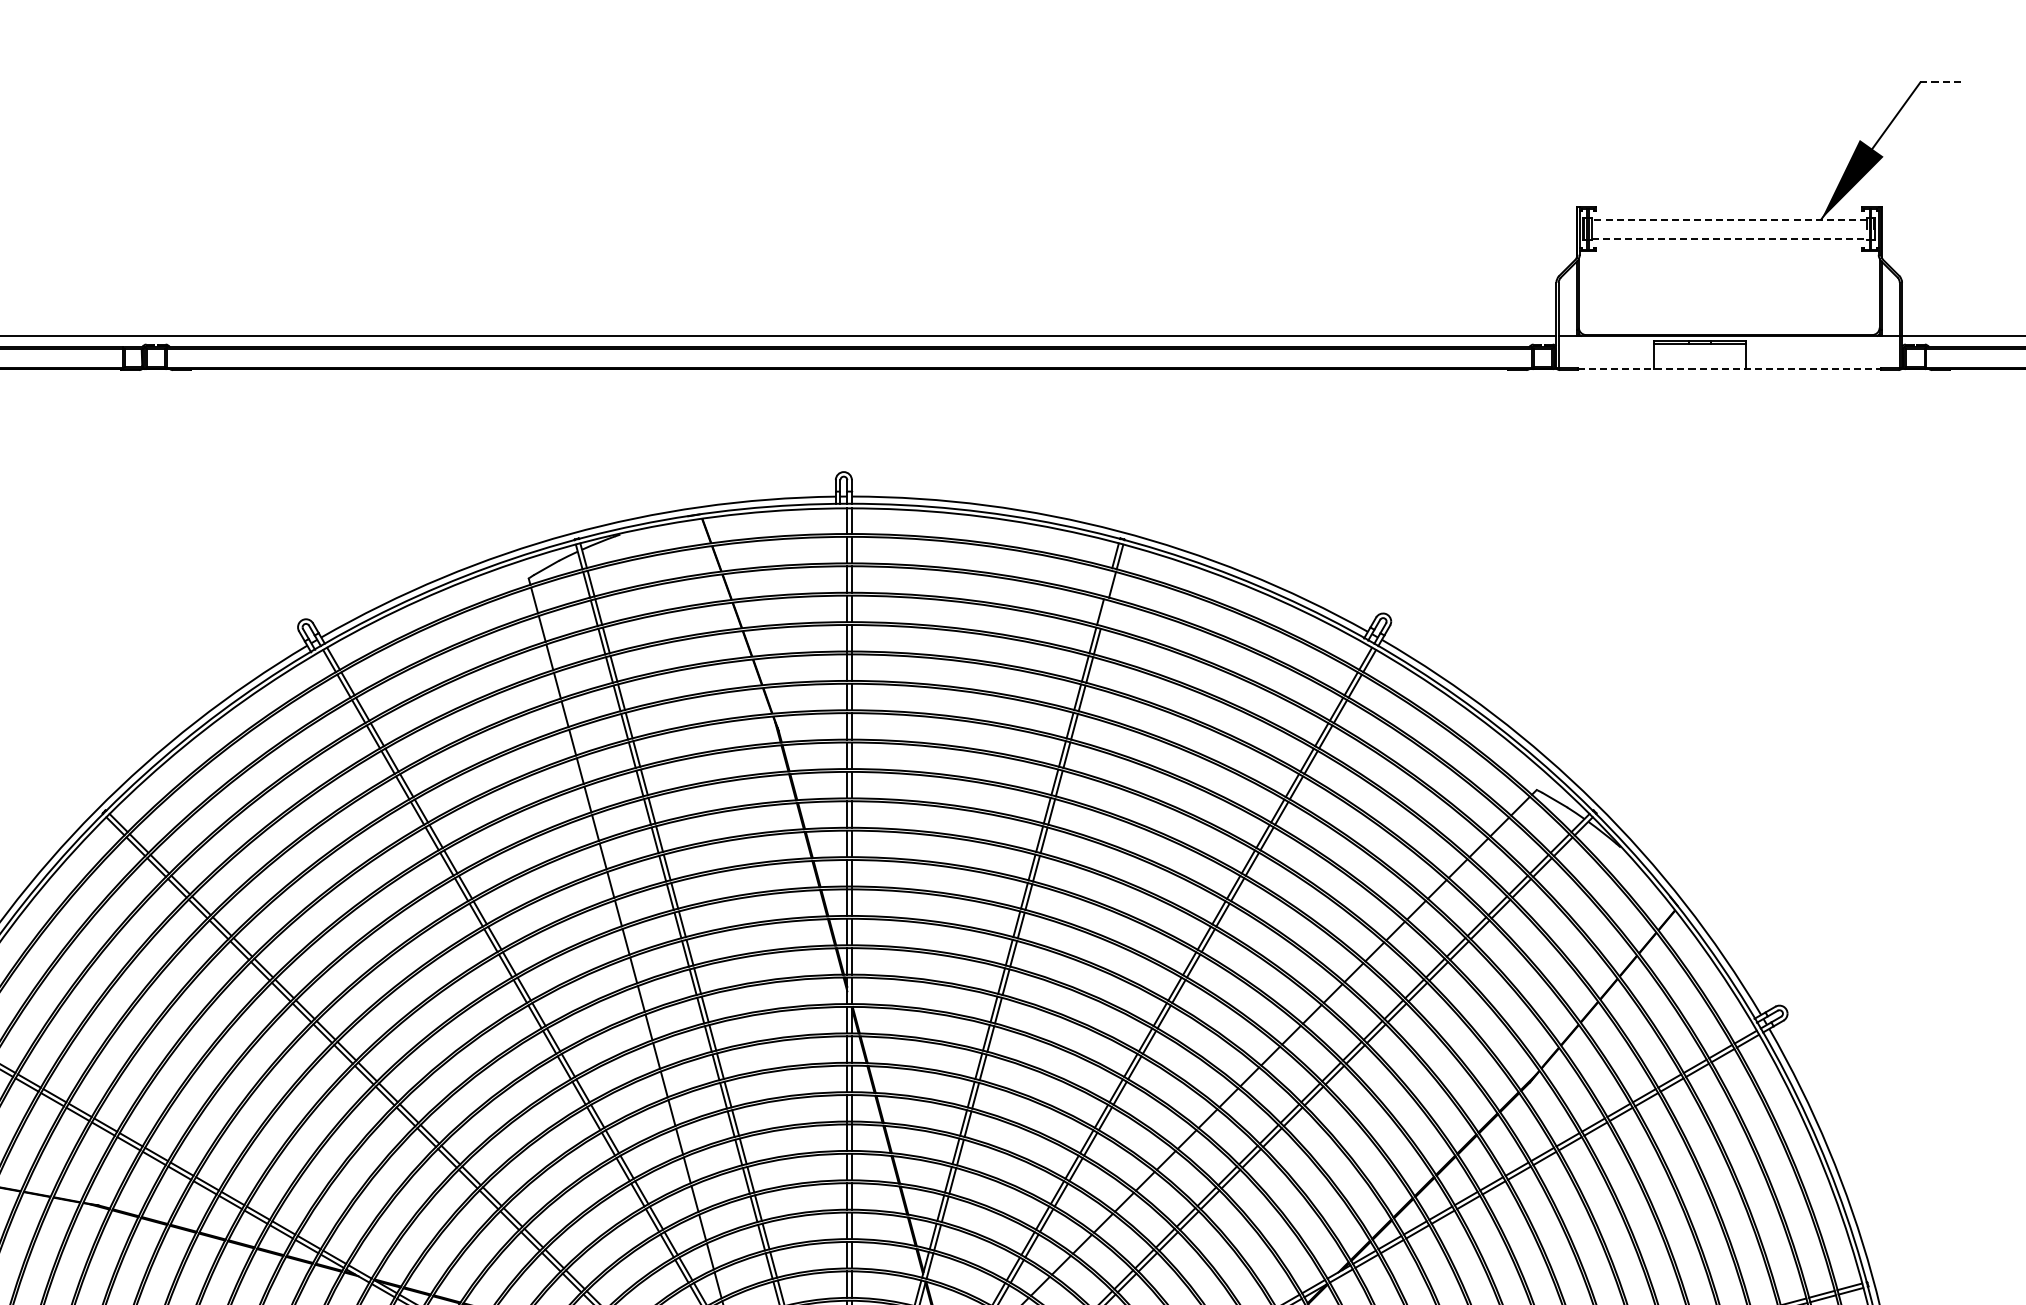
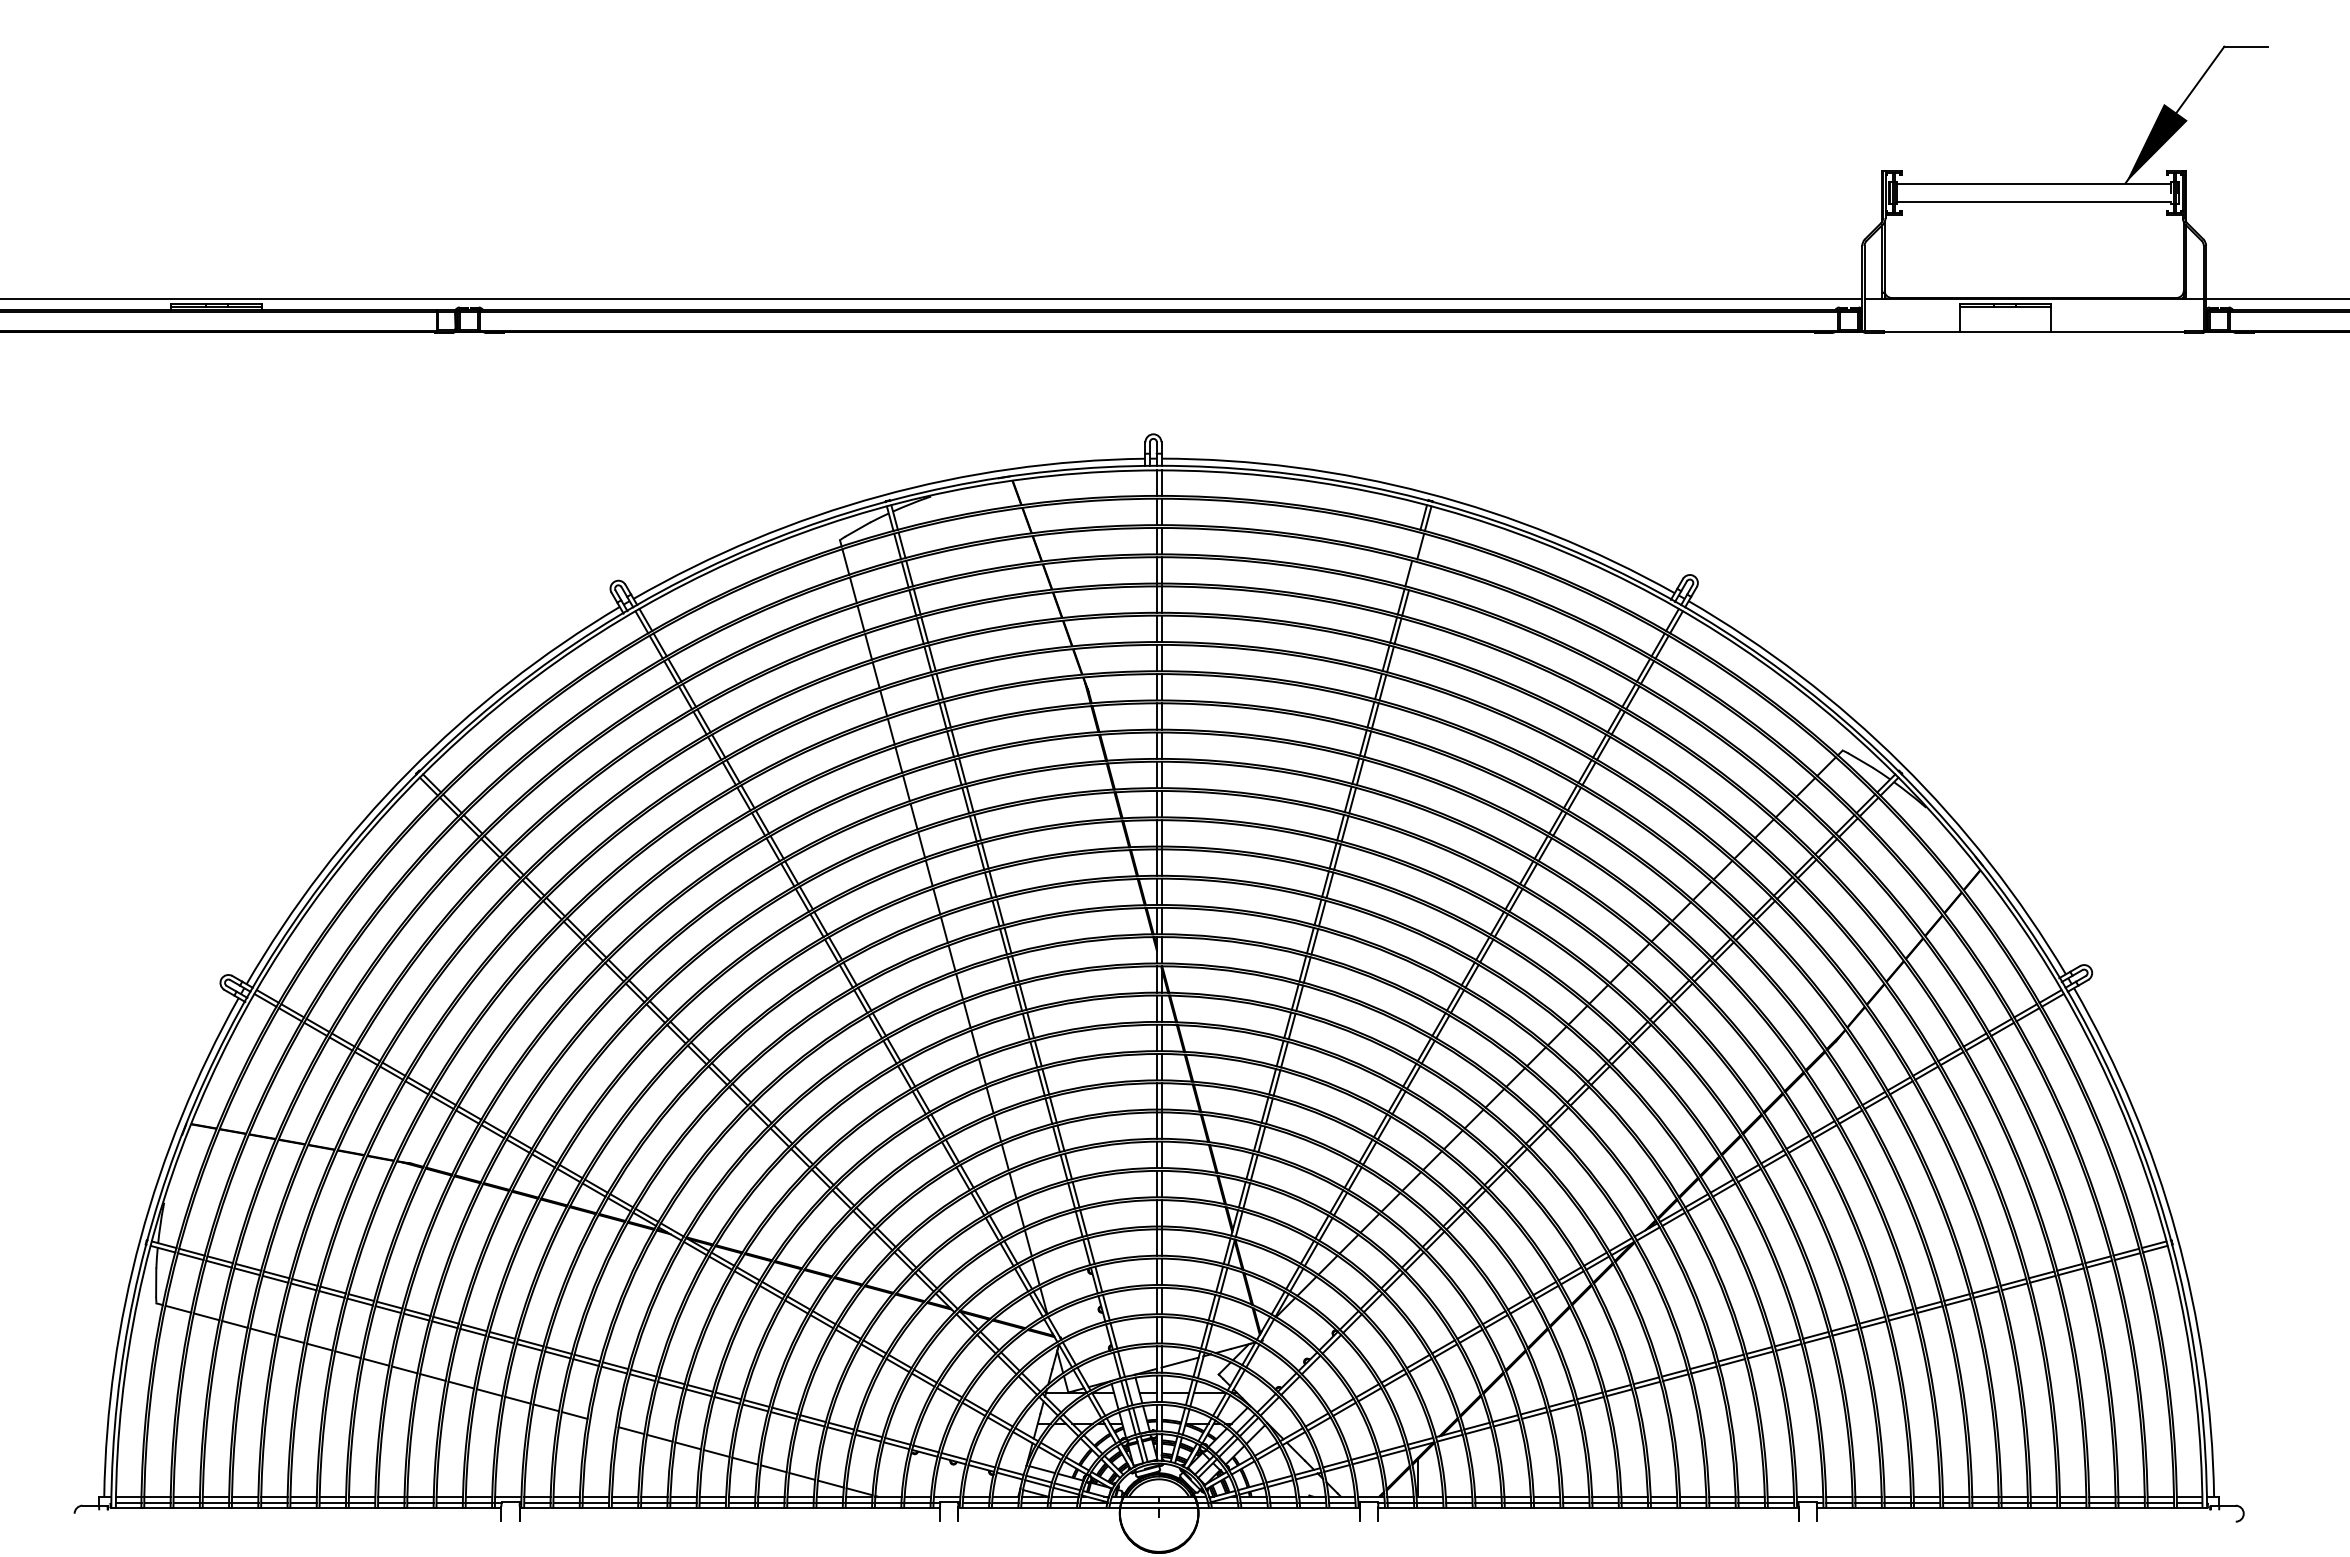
line: (1942, 82) -> (2246, 46), dashed -> solid
line: (1729, 219) -> (2034, 183), dashed -> solid
line: (1729, 239) -> (2034, 202), dashed -> solid
line: (1729, 369) -> (2034, 332), dashed -> solid

